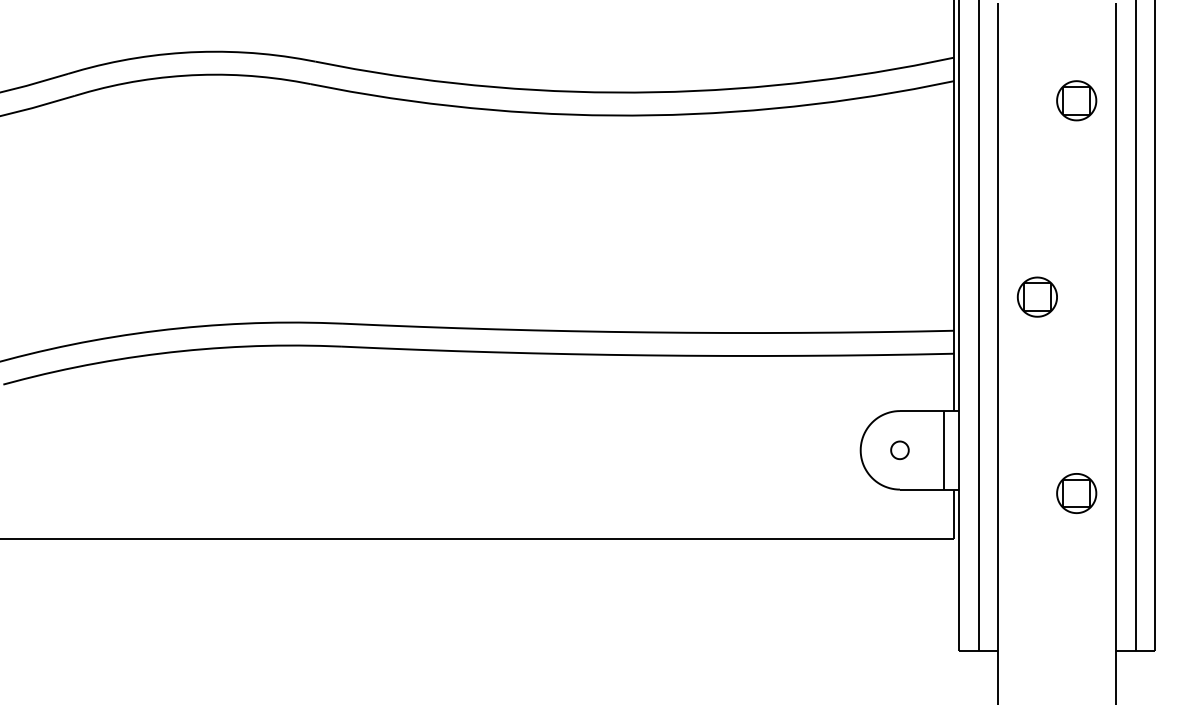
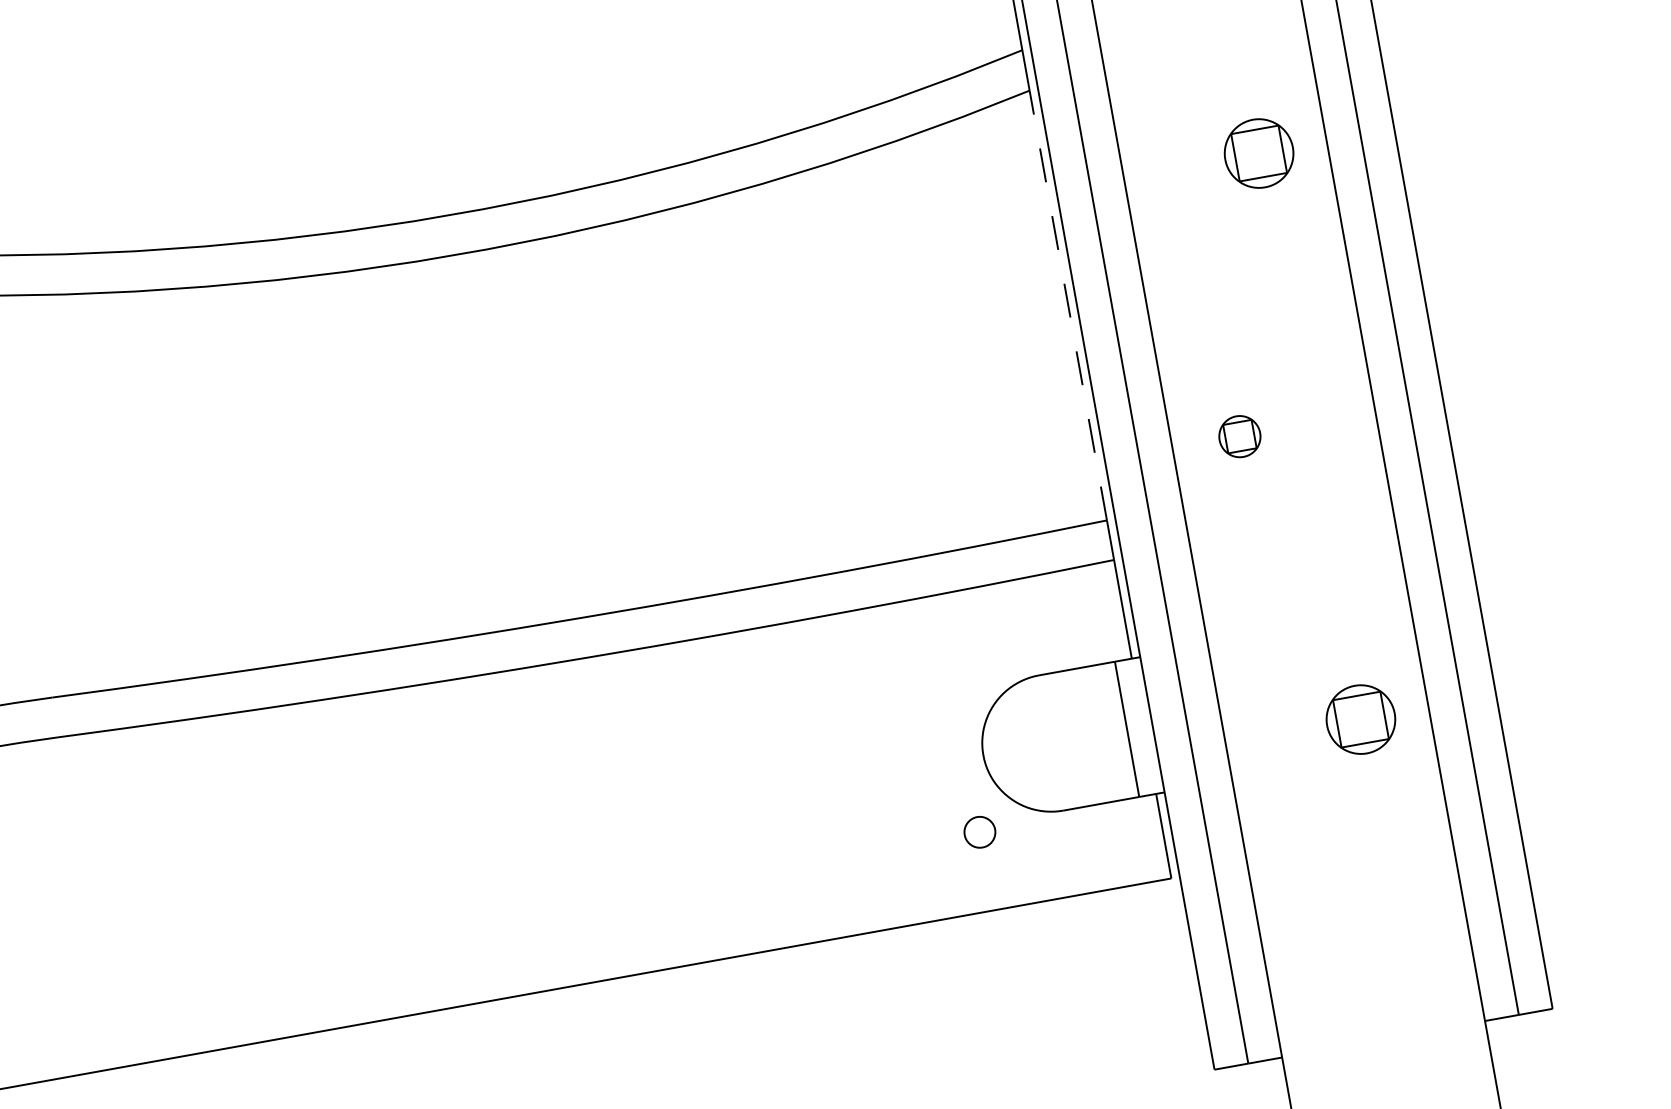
part: (1076, 100) -> (1258, 153), moved
line: (953, 205) -> (1067, 304), solid -> dashed
part: (1036, 296) -> (1238, 435), size x0.6
part: (899, 449) -> (978, 830), moved
part: (1076, 493) -> (1360, 719), moved

